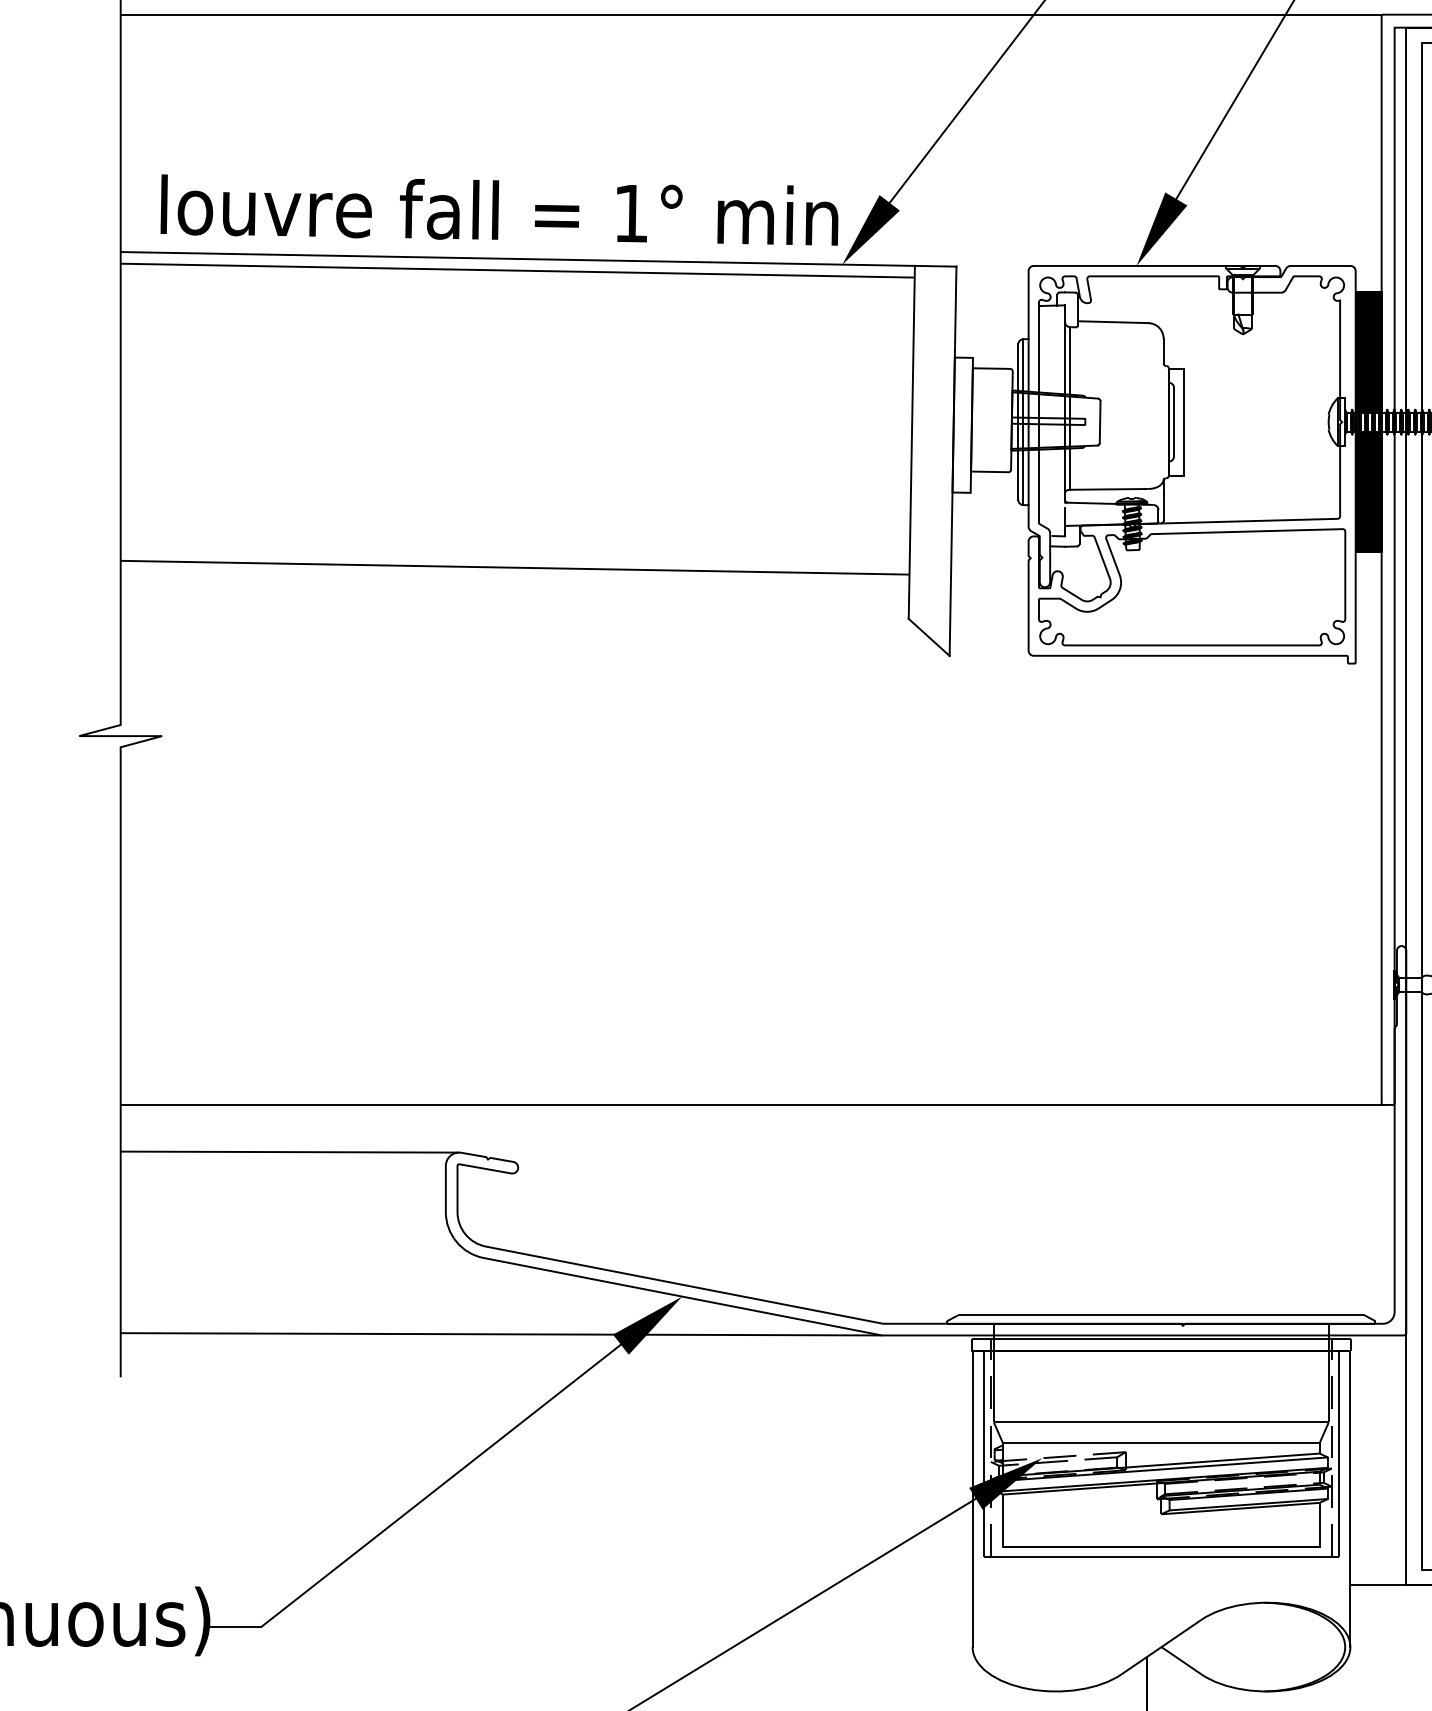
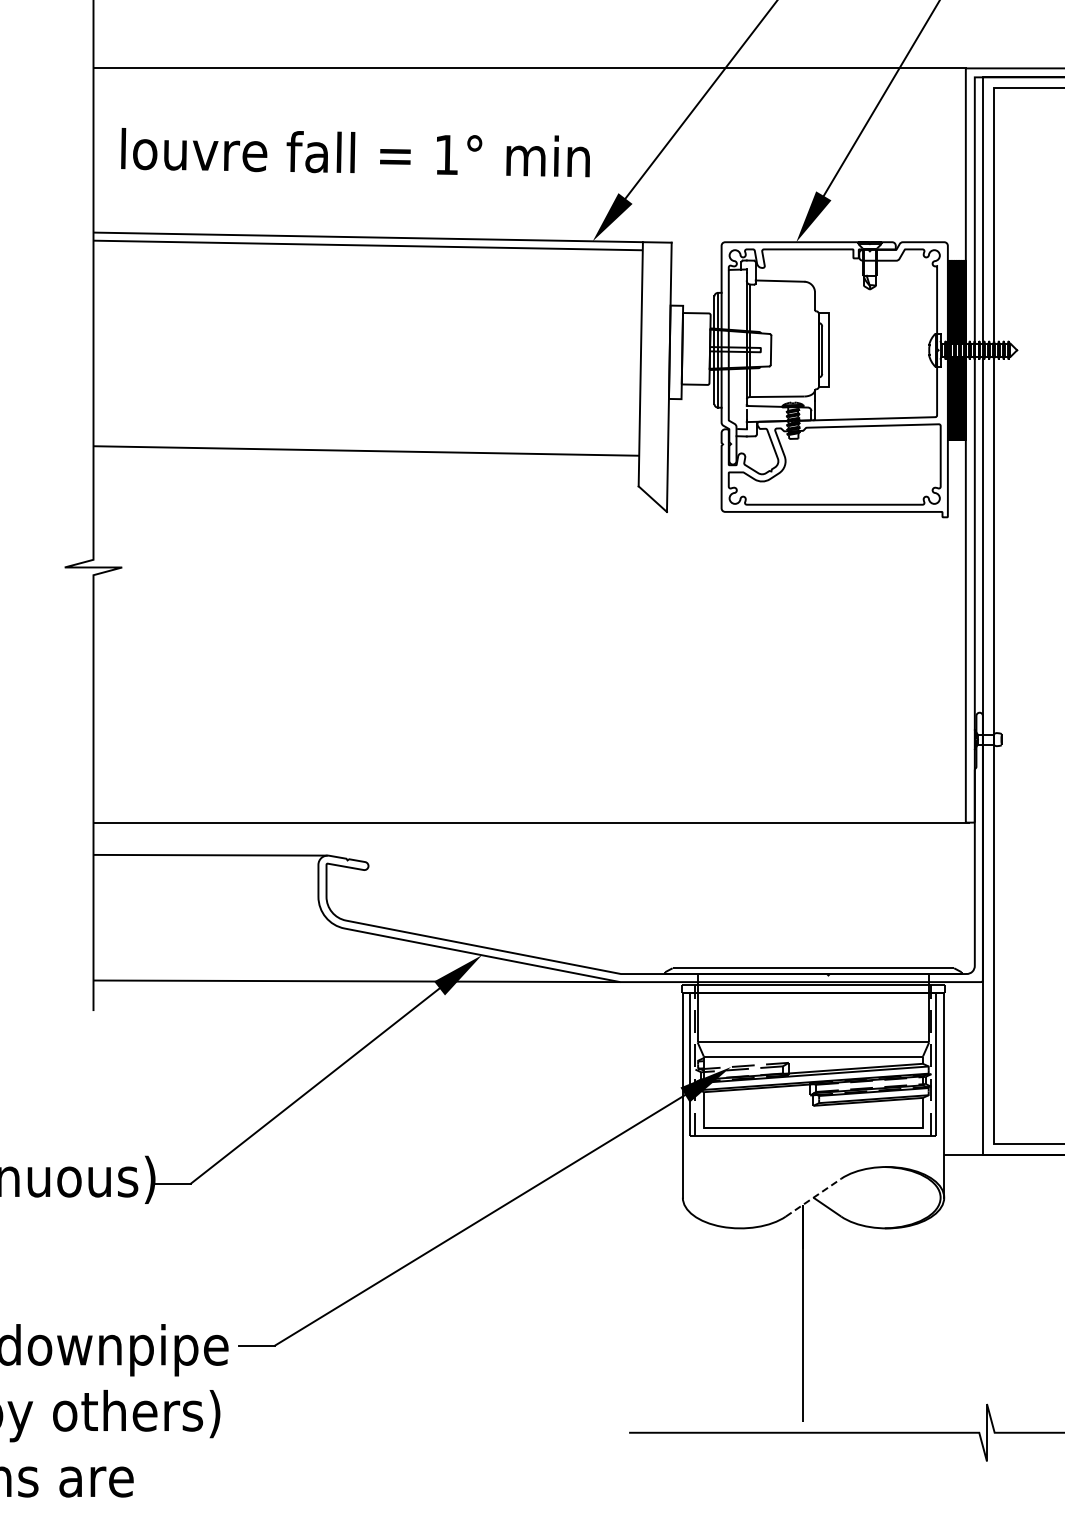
text: (499, 209) -> (355, 152), moved
line: (1161, 1646) -> (813, 1197), solid -> dashed

